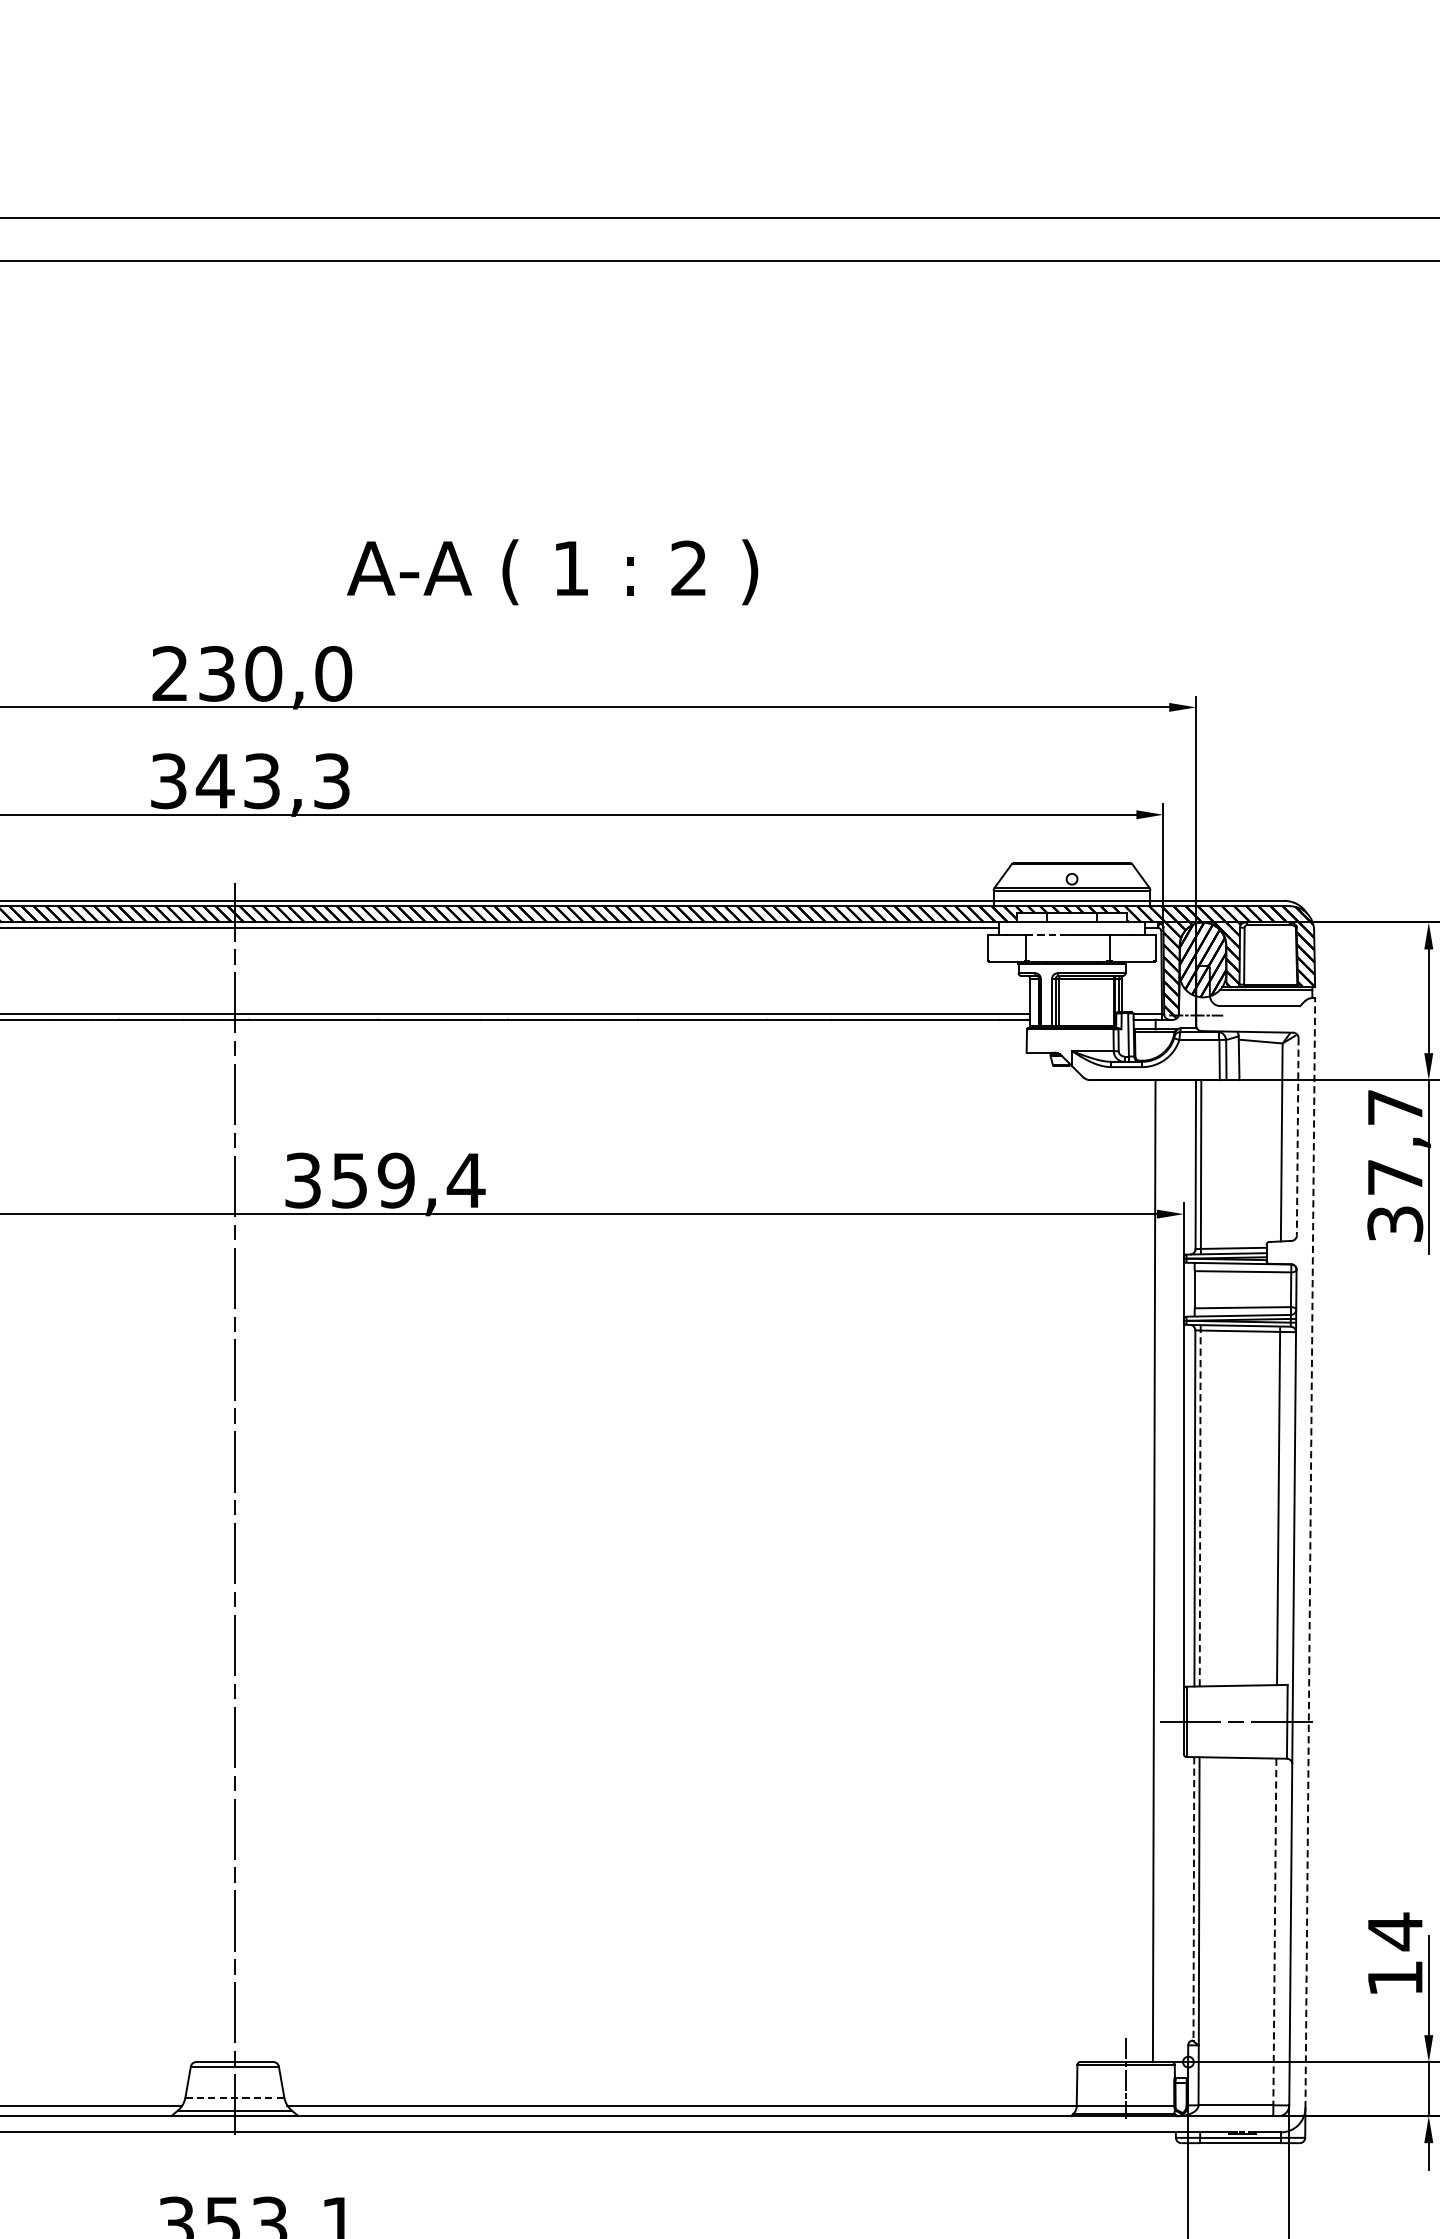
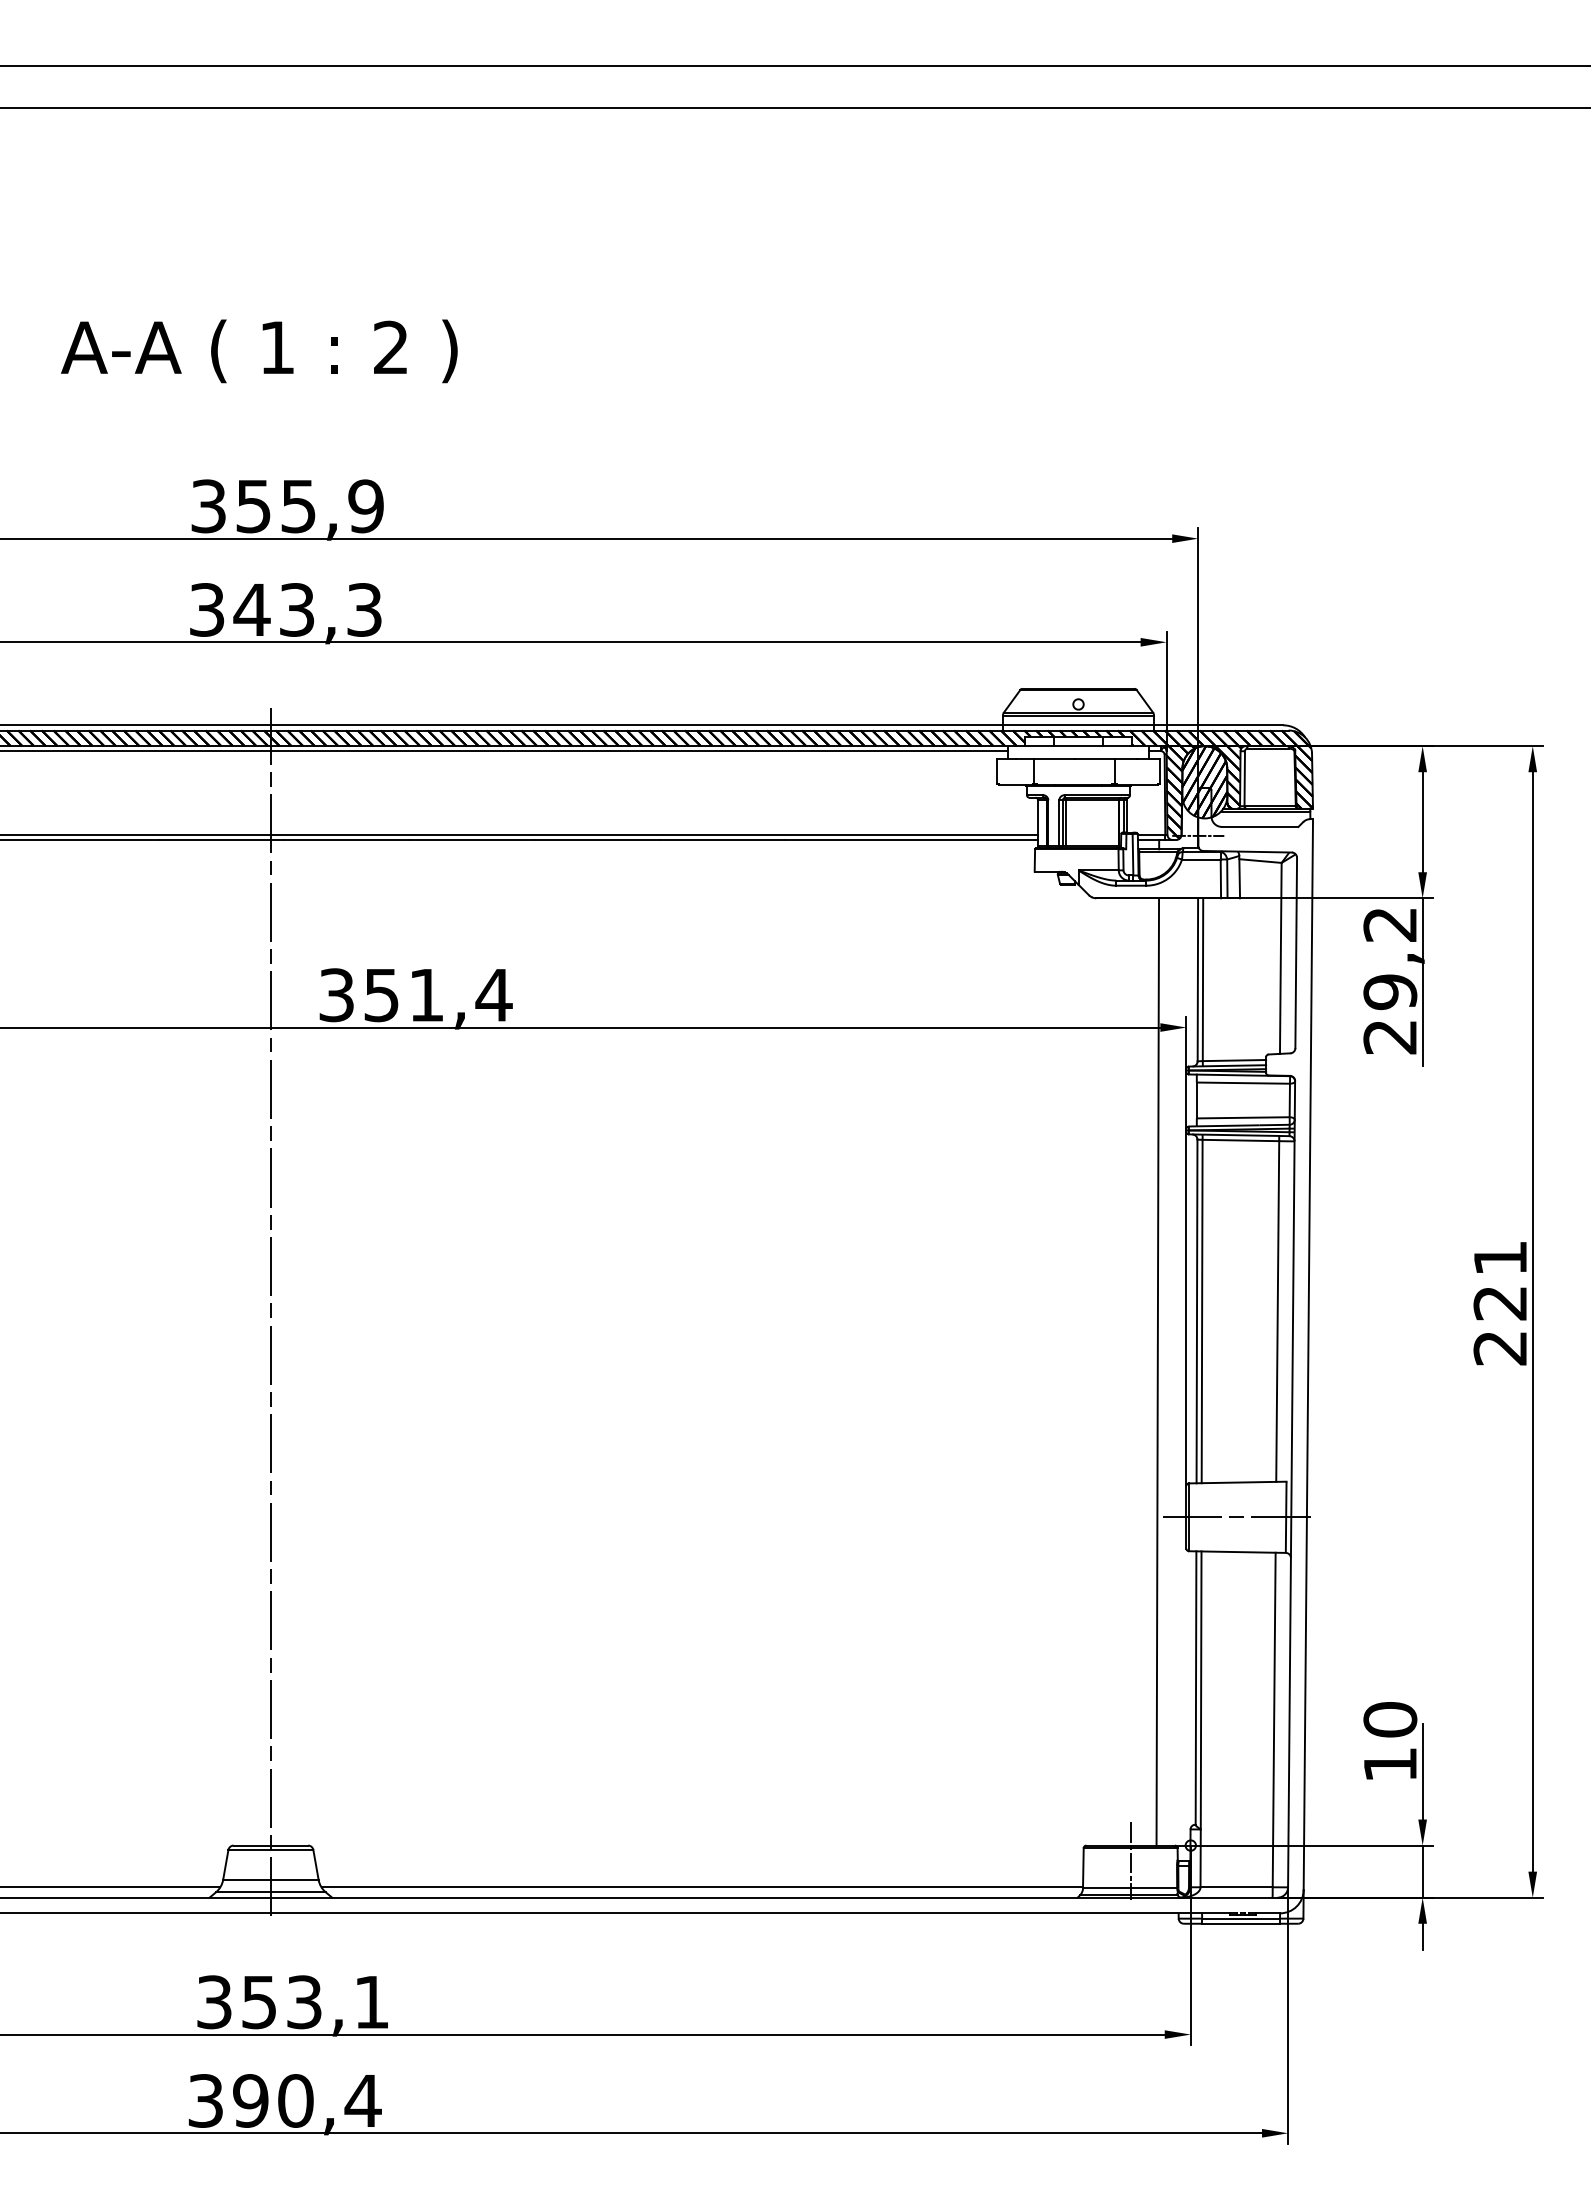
text: (552, 572) -> (259, 351), moved
text: (252, 674) -> (287, 506), 230,0 -> 355,9
line: (1047, 935) -> (1054, 758), dashed -> solid
line: (1298, 1137) -> (1296, 953), dashed -> solid
text: (1395, 1166) -> (1390, 981), 37,7 -> 29,2
text: (396, 1180) -> (426, 995), 359,4 -> 351,4
line: (1200, 1508) -> (1202, 1311), dashed -> solid
line: (1310, 1553) -> (1308, 1354), dashed -> solid
line: (1194, 1899) -> (1196, 1688), dashed -> solid
text: (1395, 1931) -> (1390, 1719), 14 -> 10
line: (1275, 1932) -> (1274, 1720), dashed -> solid
line: (234, 2097) -> (270, 1879), dashed -> solid

